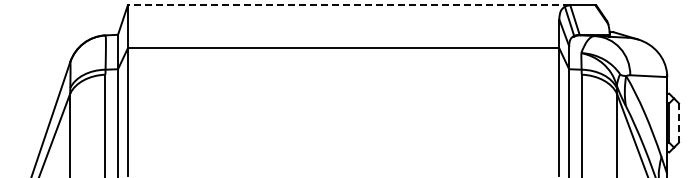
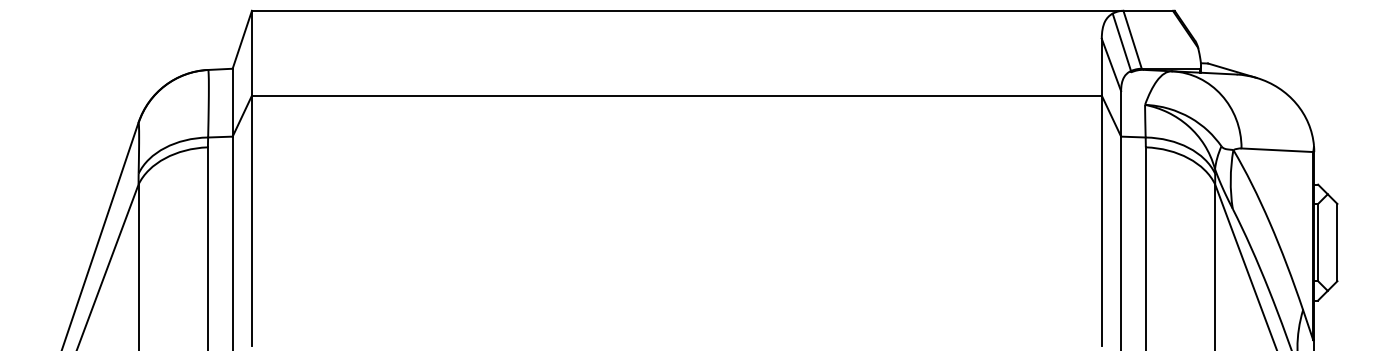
line: (348, 5) -> (686, 11), dashed -> solid
line: (678, 123) -> (1336, 243), dashed -> solid

